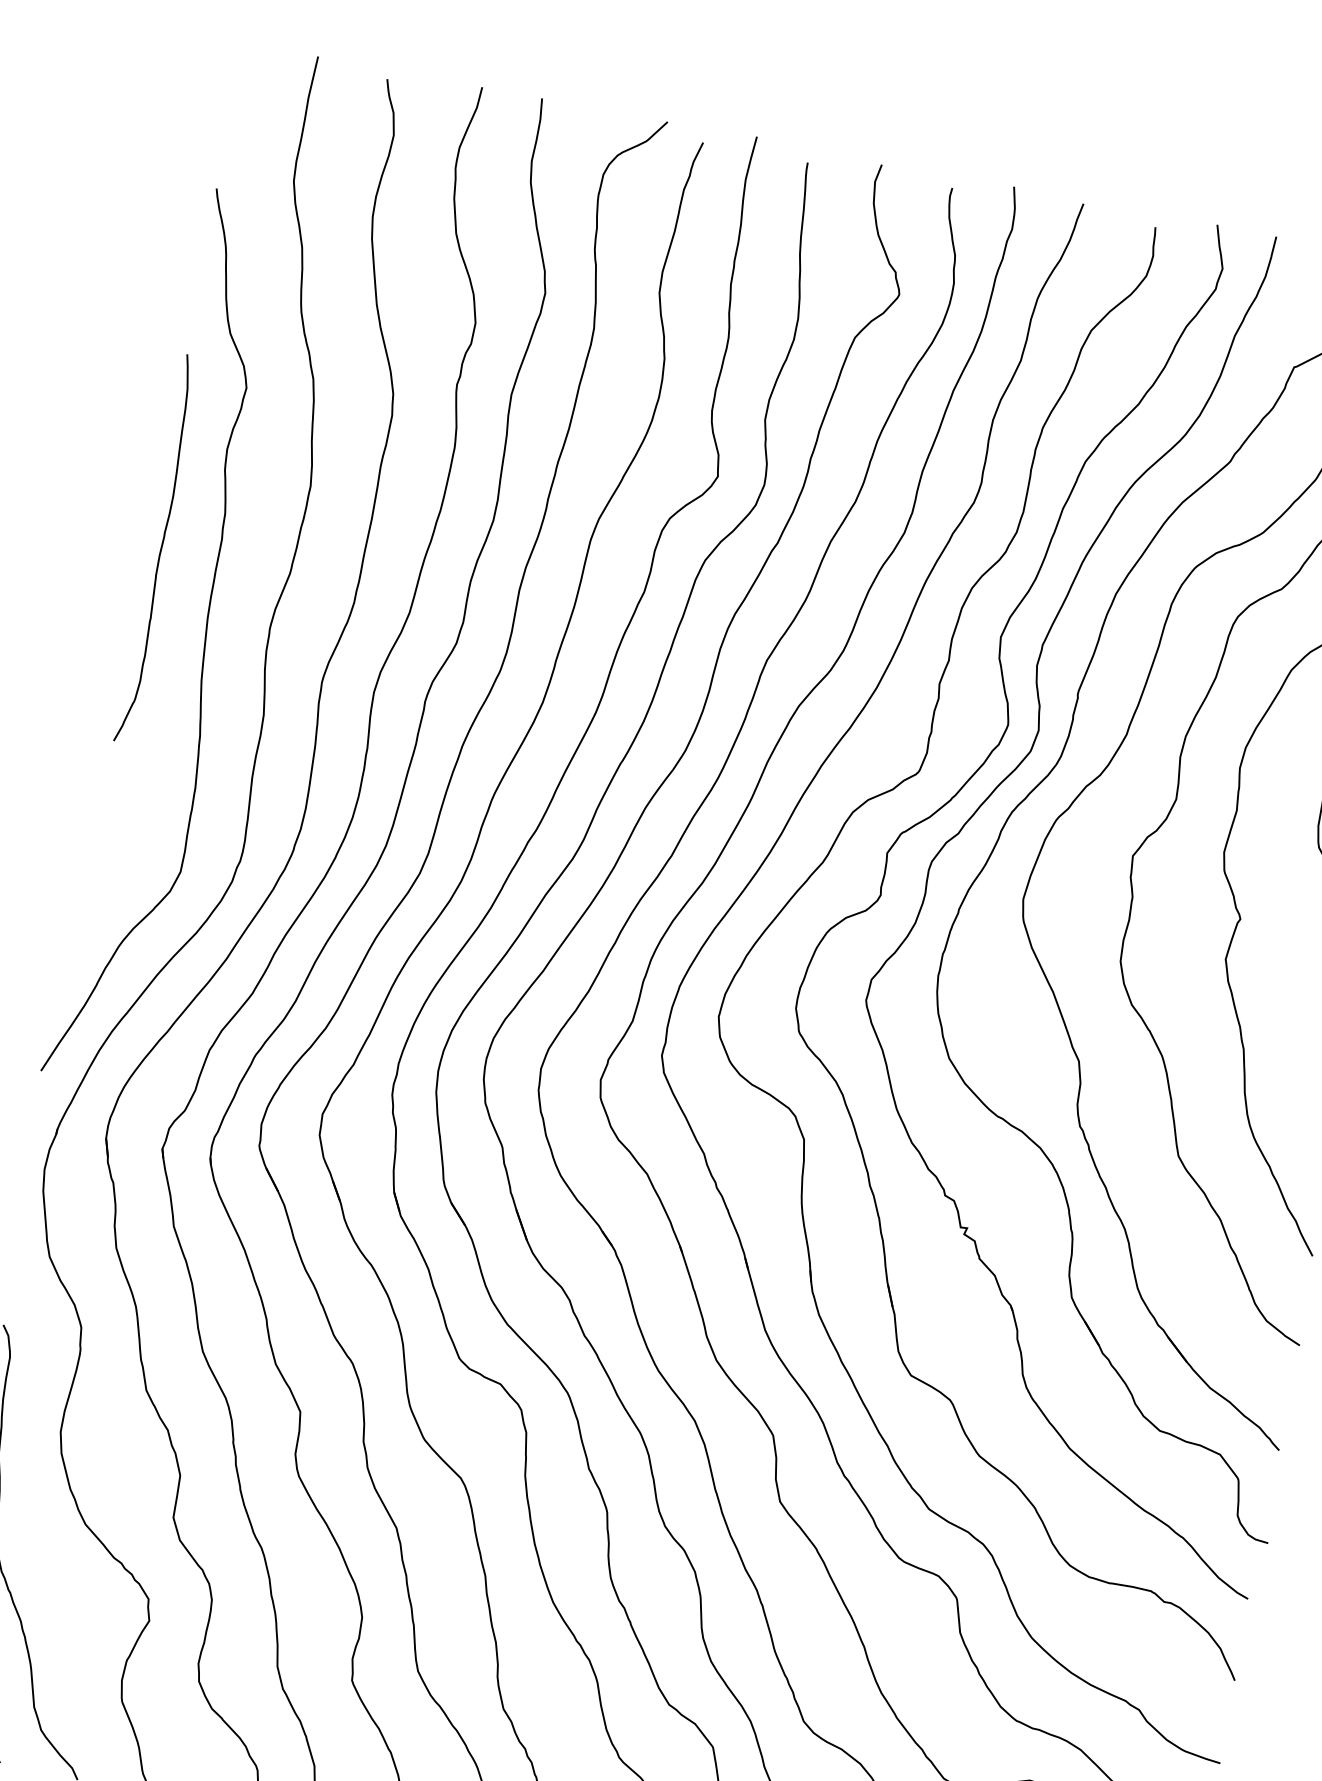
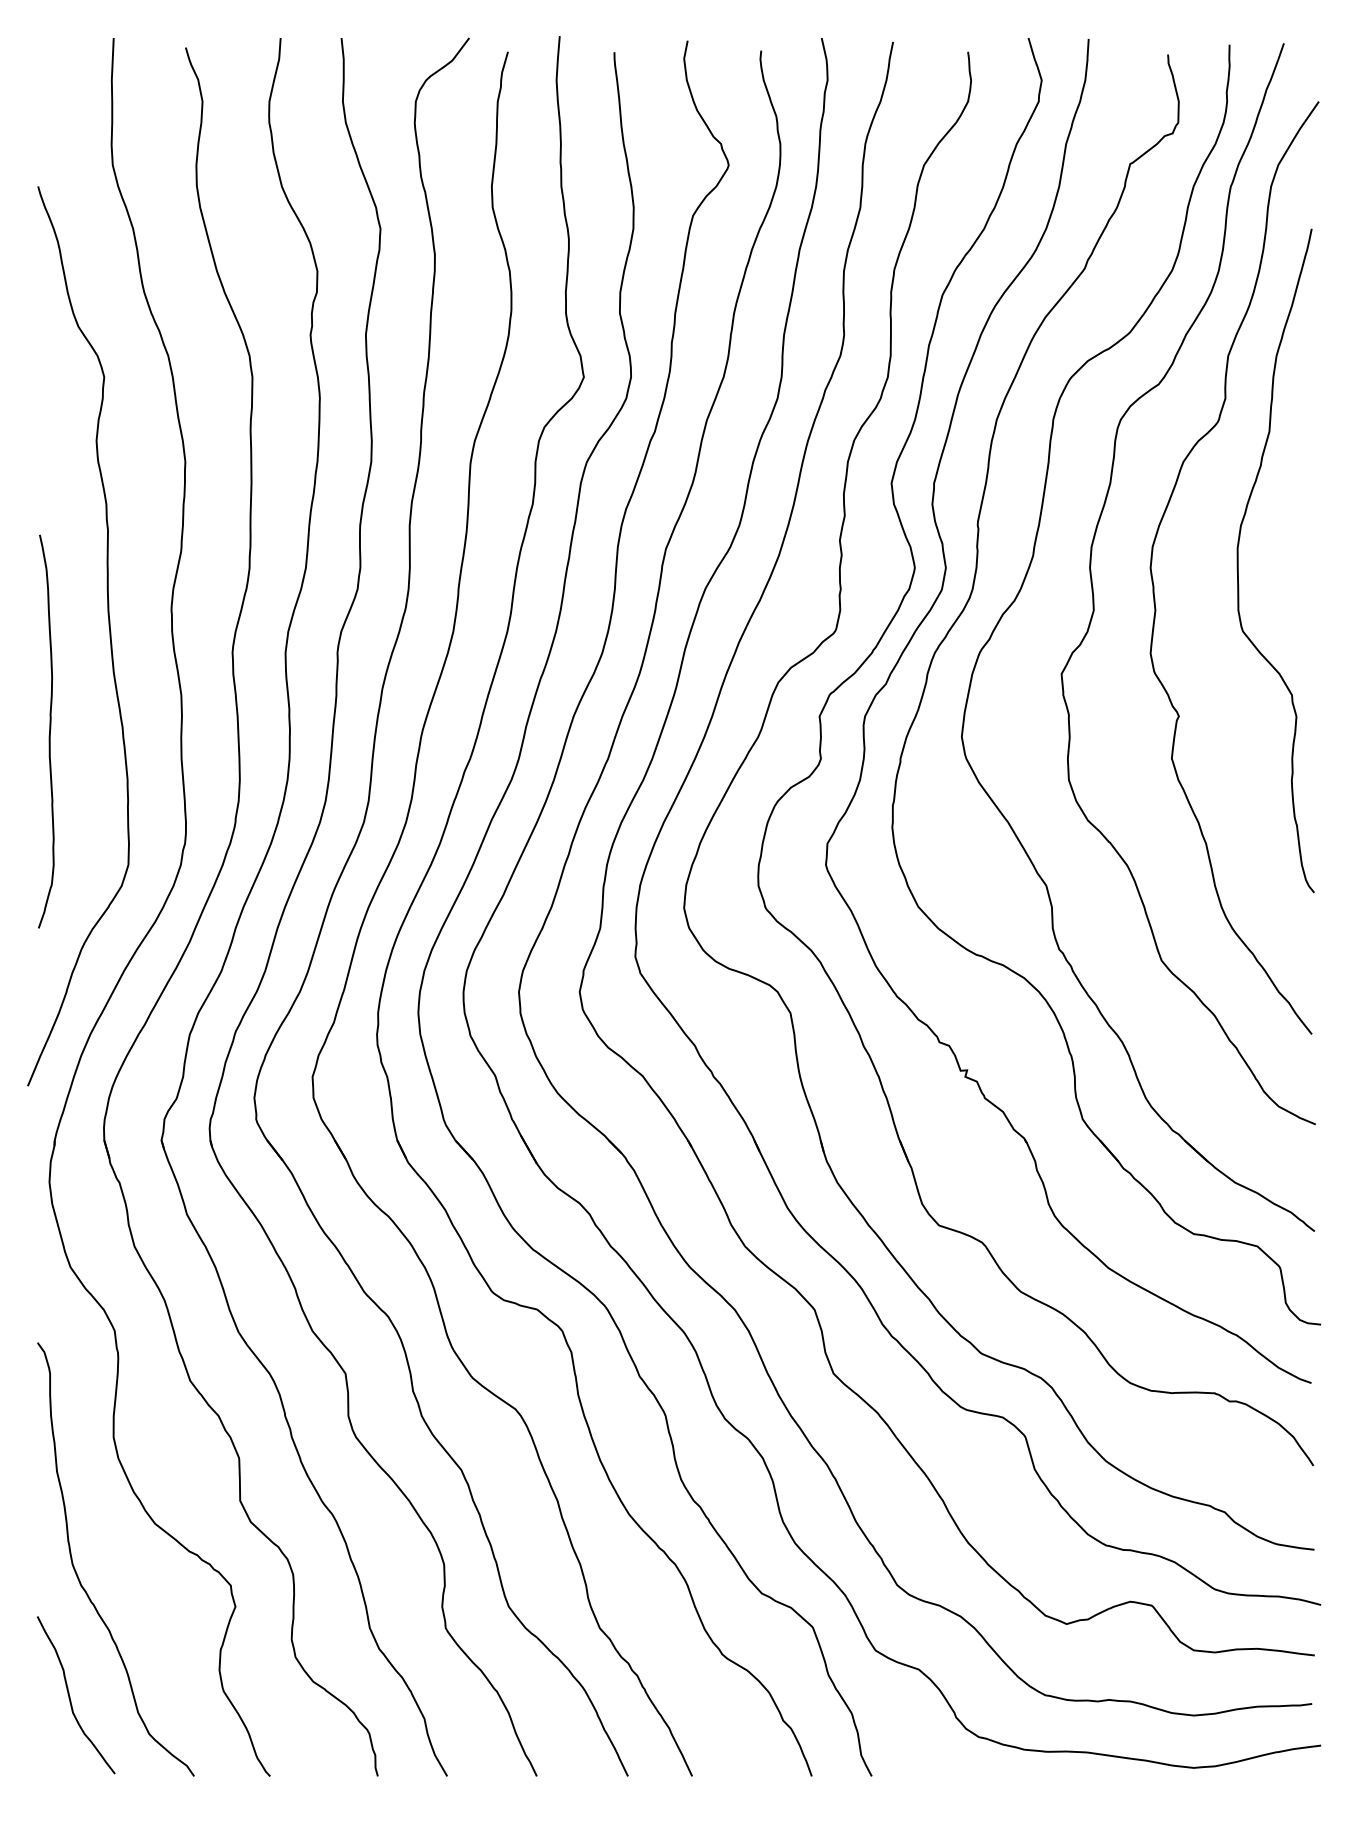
curve: (160, 549) -> (49, 731), moved

